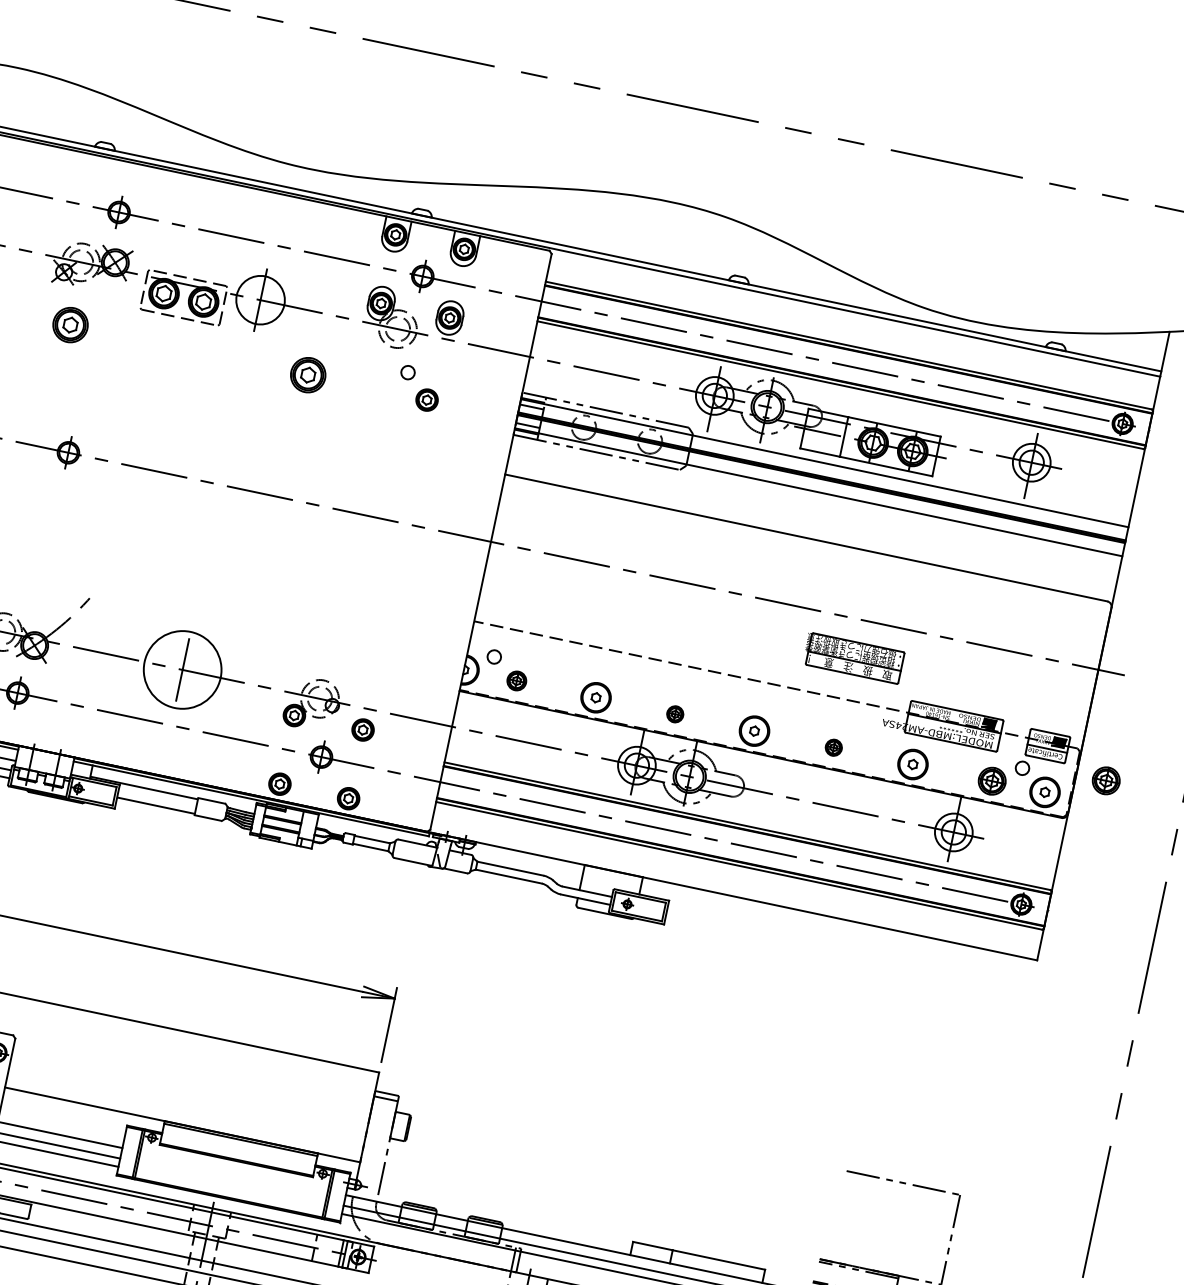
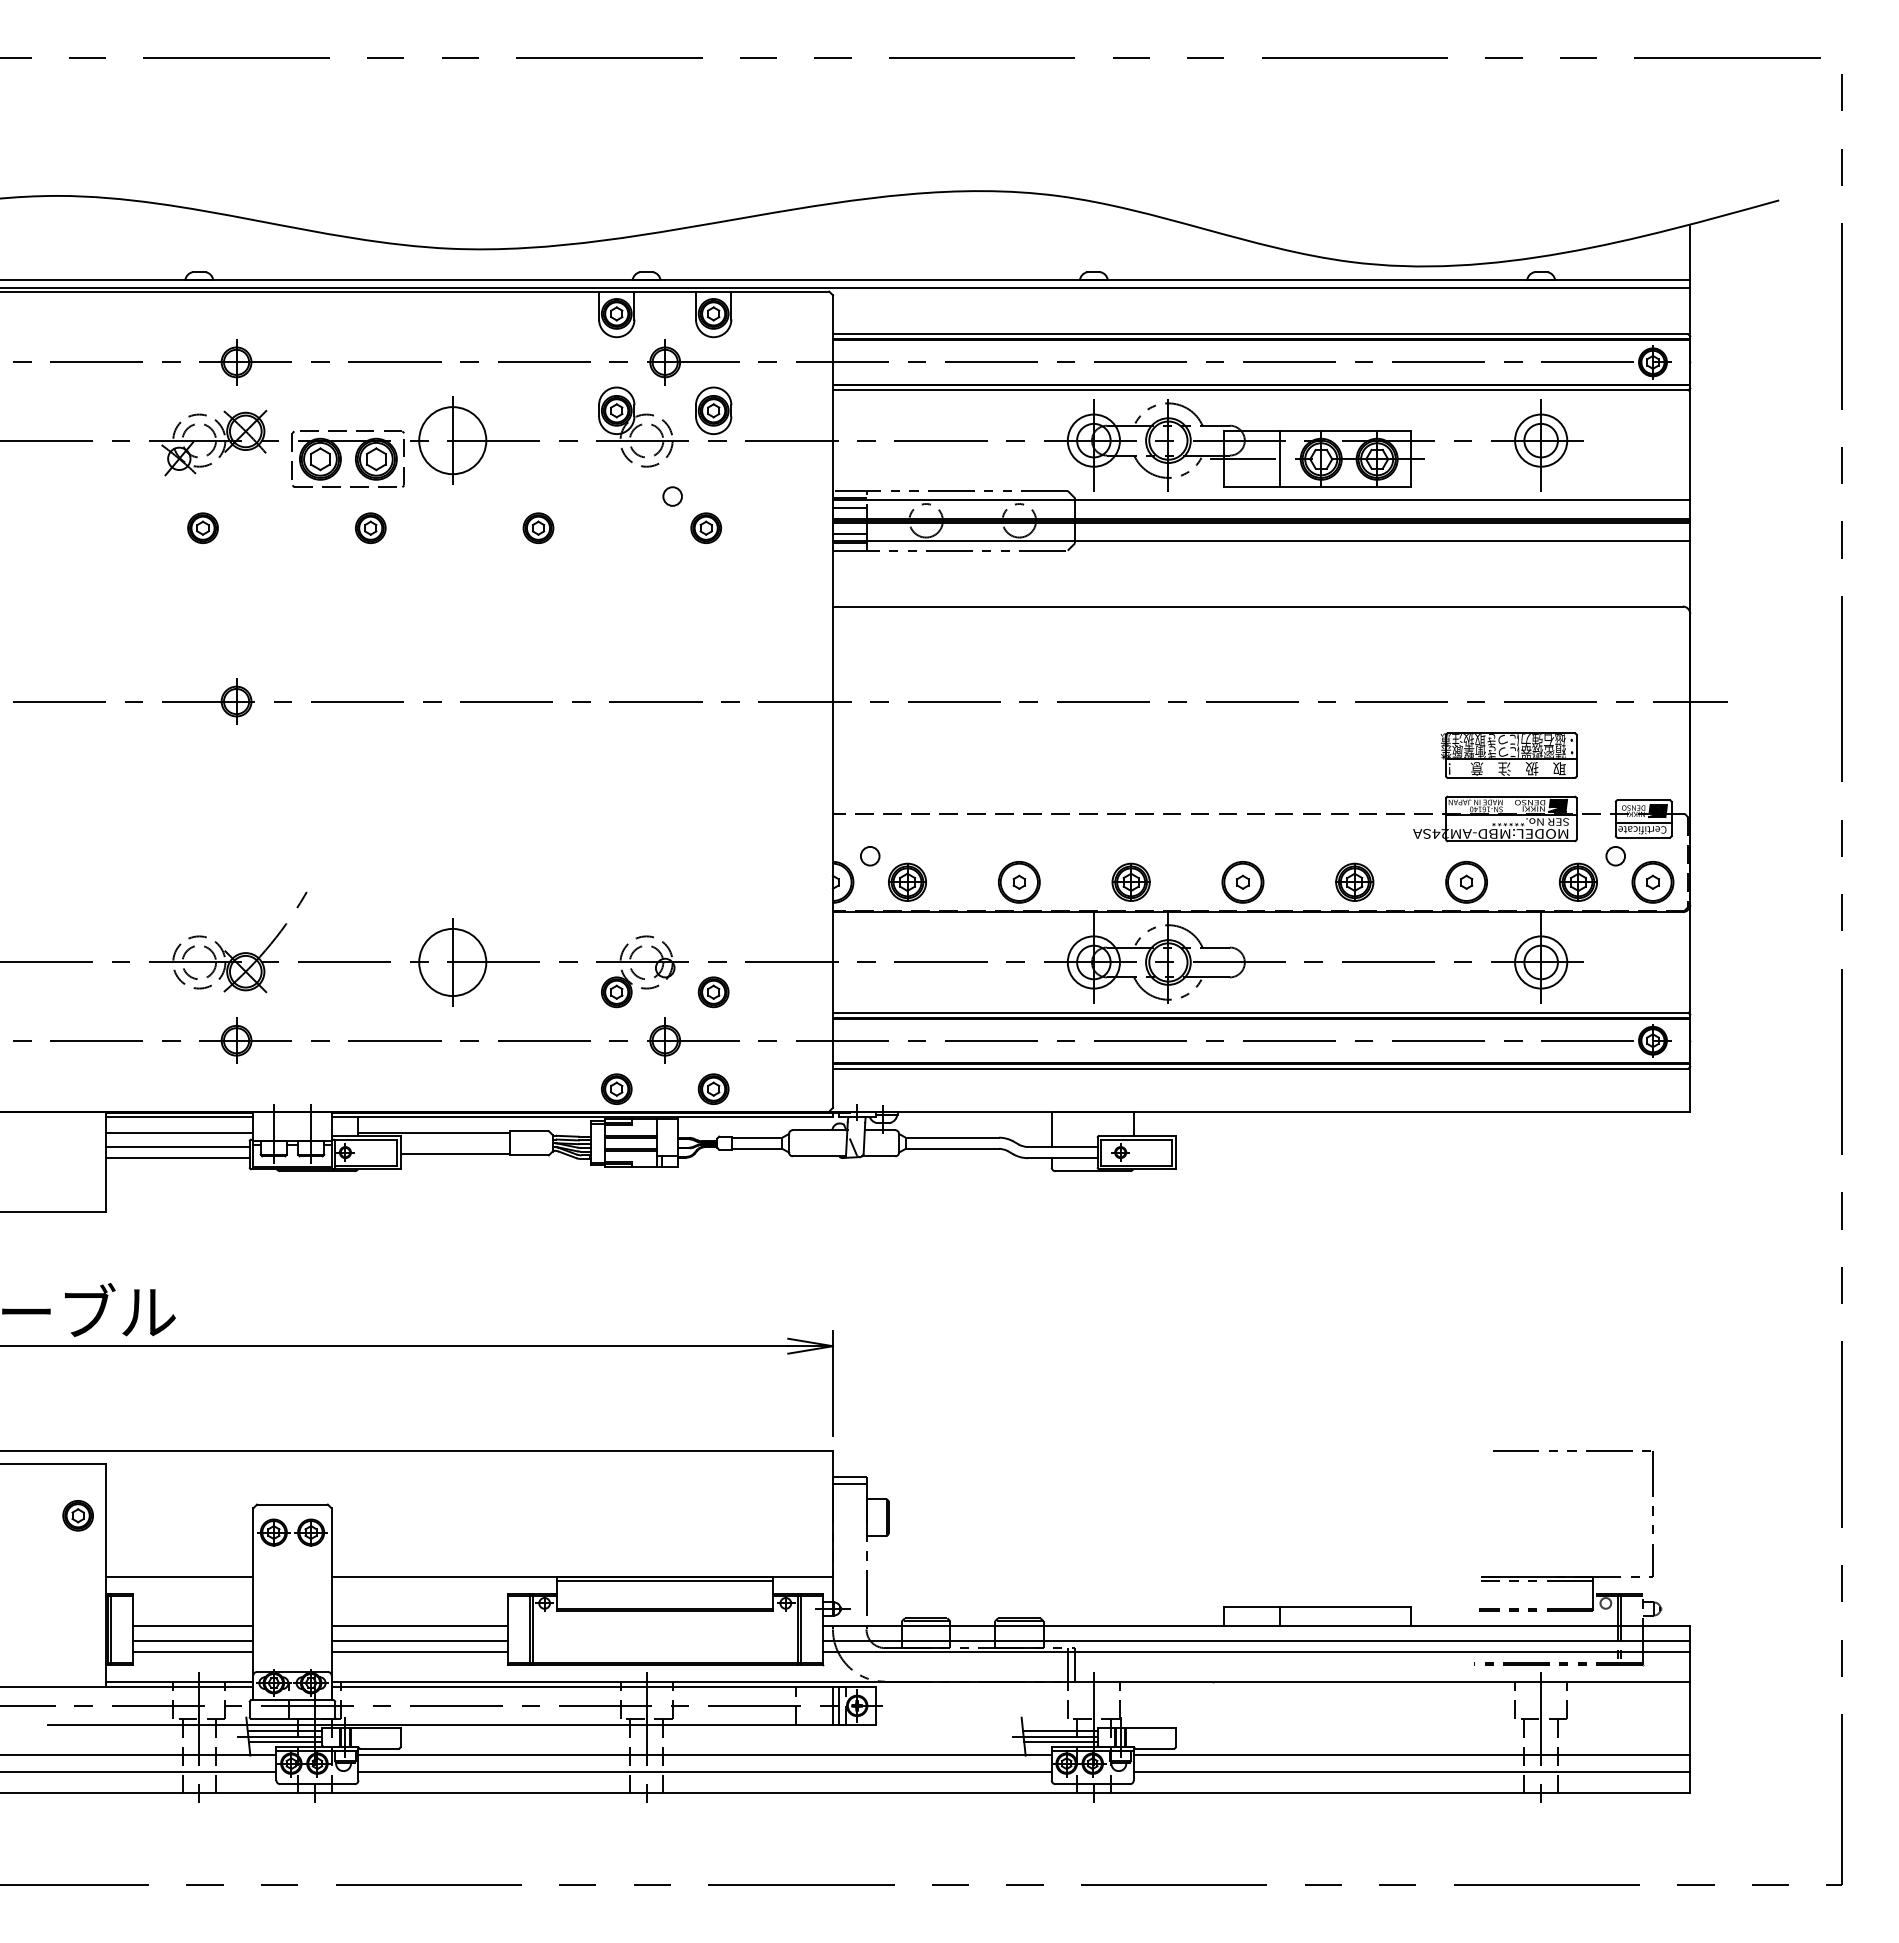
part: (70, 324) -> (202, 527), size x0.62
part: (189, 349) -> (370, 527), added
part: (308, 374) -> (538, 527), size x0.62
part: (853, 658) -> (1508, 755), moved
circle: (182, 669) -> (452, 962), size x0.62
part: (516, 680) -> (907, 881), size x1.43
part: (674, 713) -> (1130, 881), size x1.67
part: (833, 747) -> (1354, 881), size x1.67
part: (1105, 780) -> (1731, 848), removed

